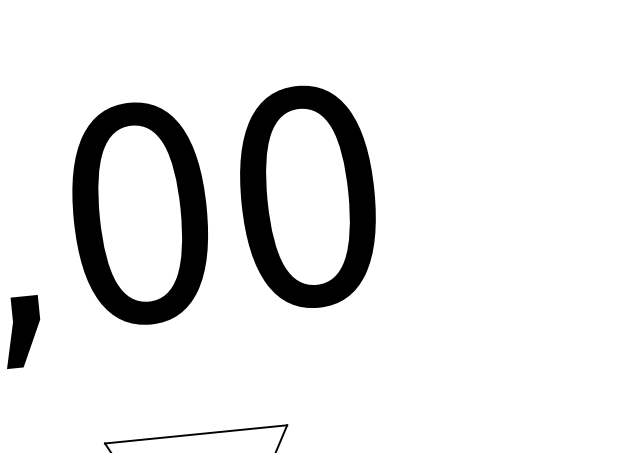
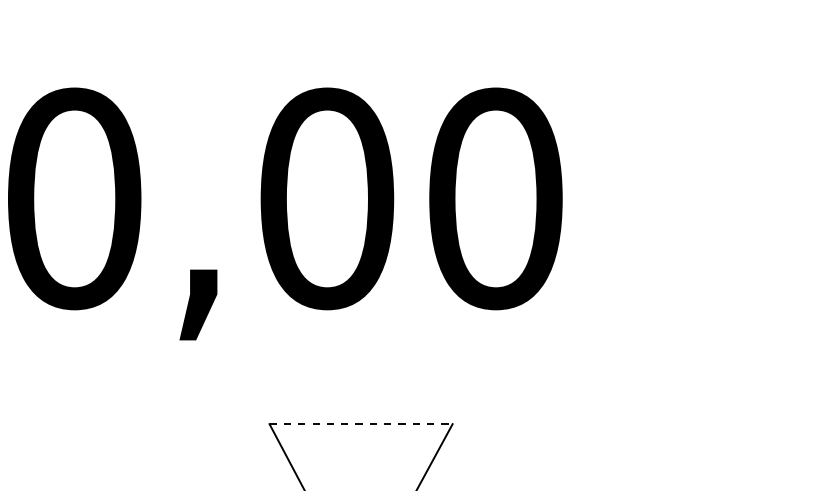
line: (196, 434) -> (361, 424), solid -> dashed

